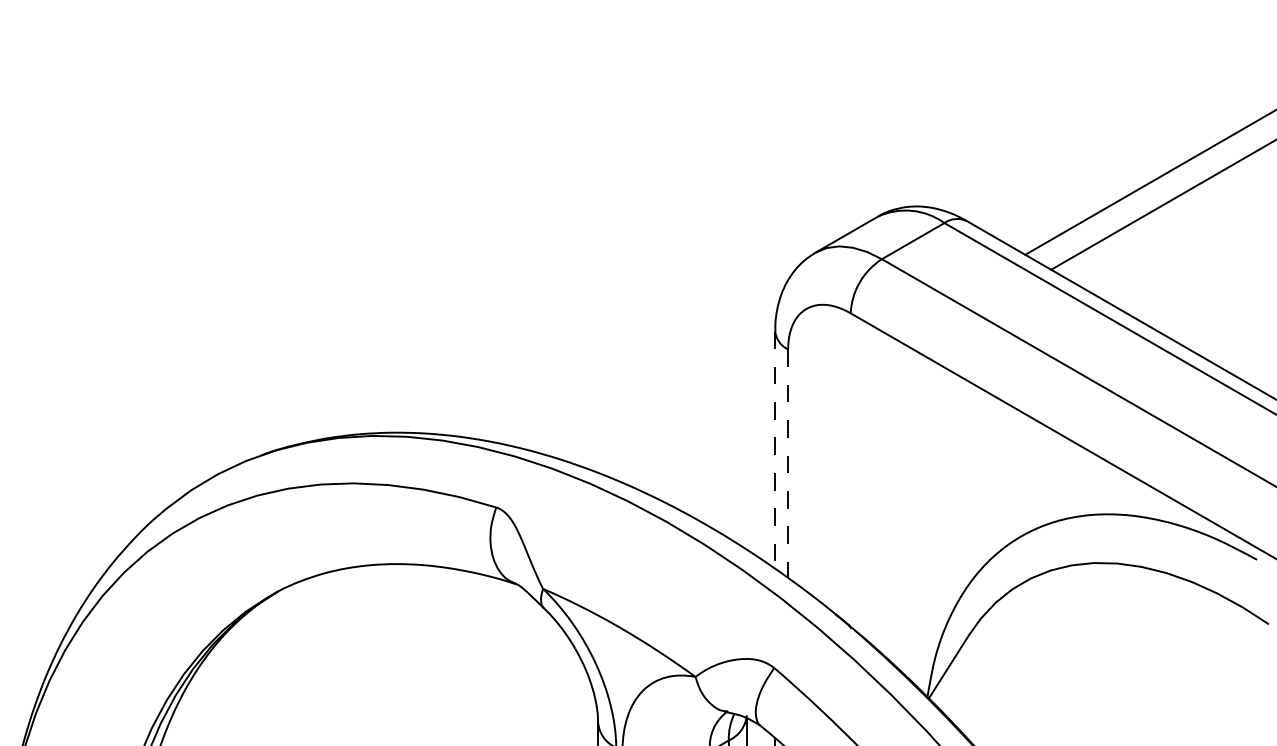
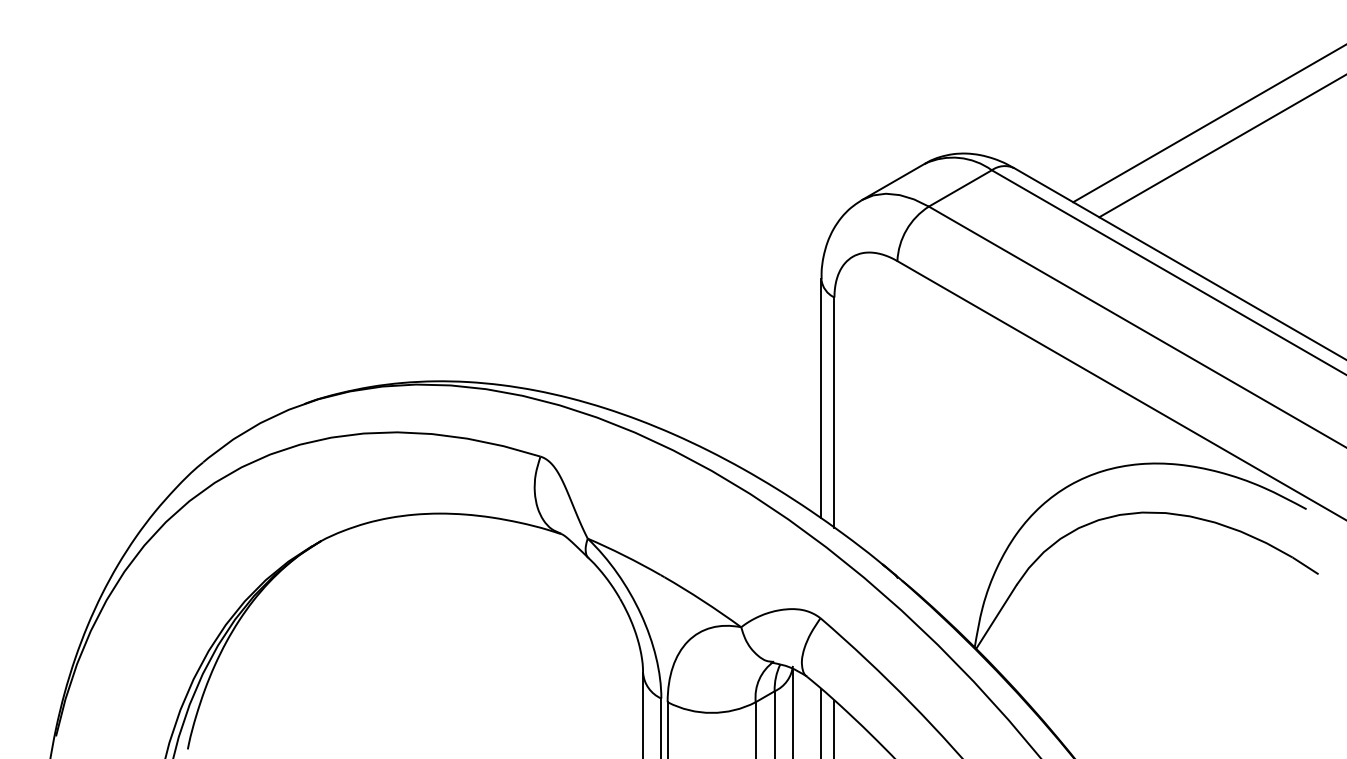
line: (775, 449) -> (821, 398), dashed -> solid
line: (788, 464) -> (834, 413), dashed -> solid

